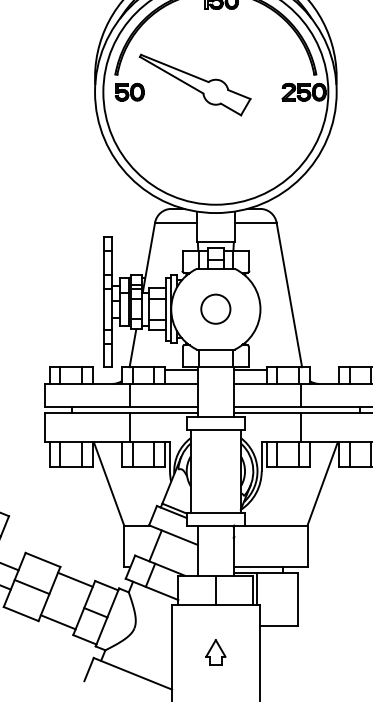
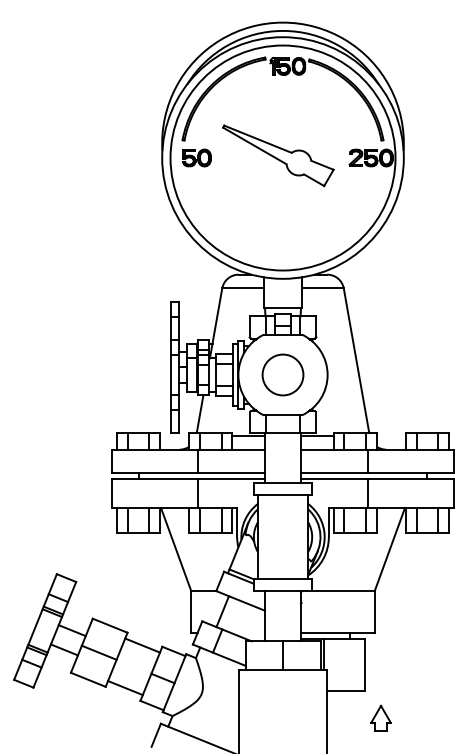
part: (195, 84) -> (278, 155), moved
circle: (215, 308) -> (282, 374), size x1.4
part: (215, 651) -> (380, 717), moved

